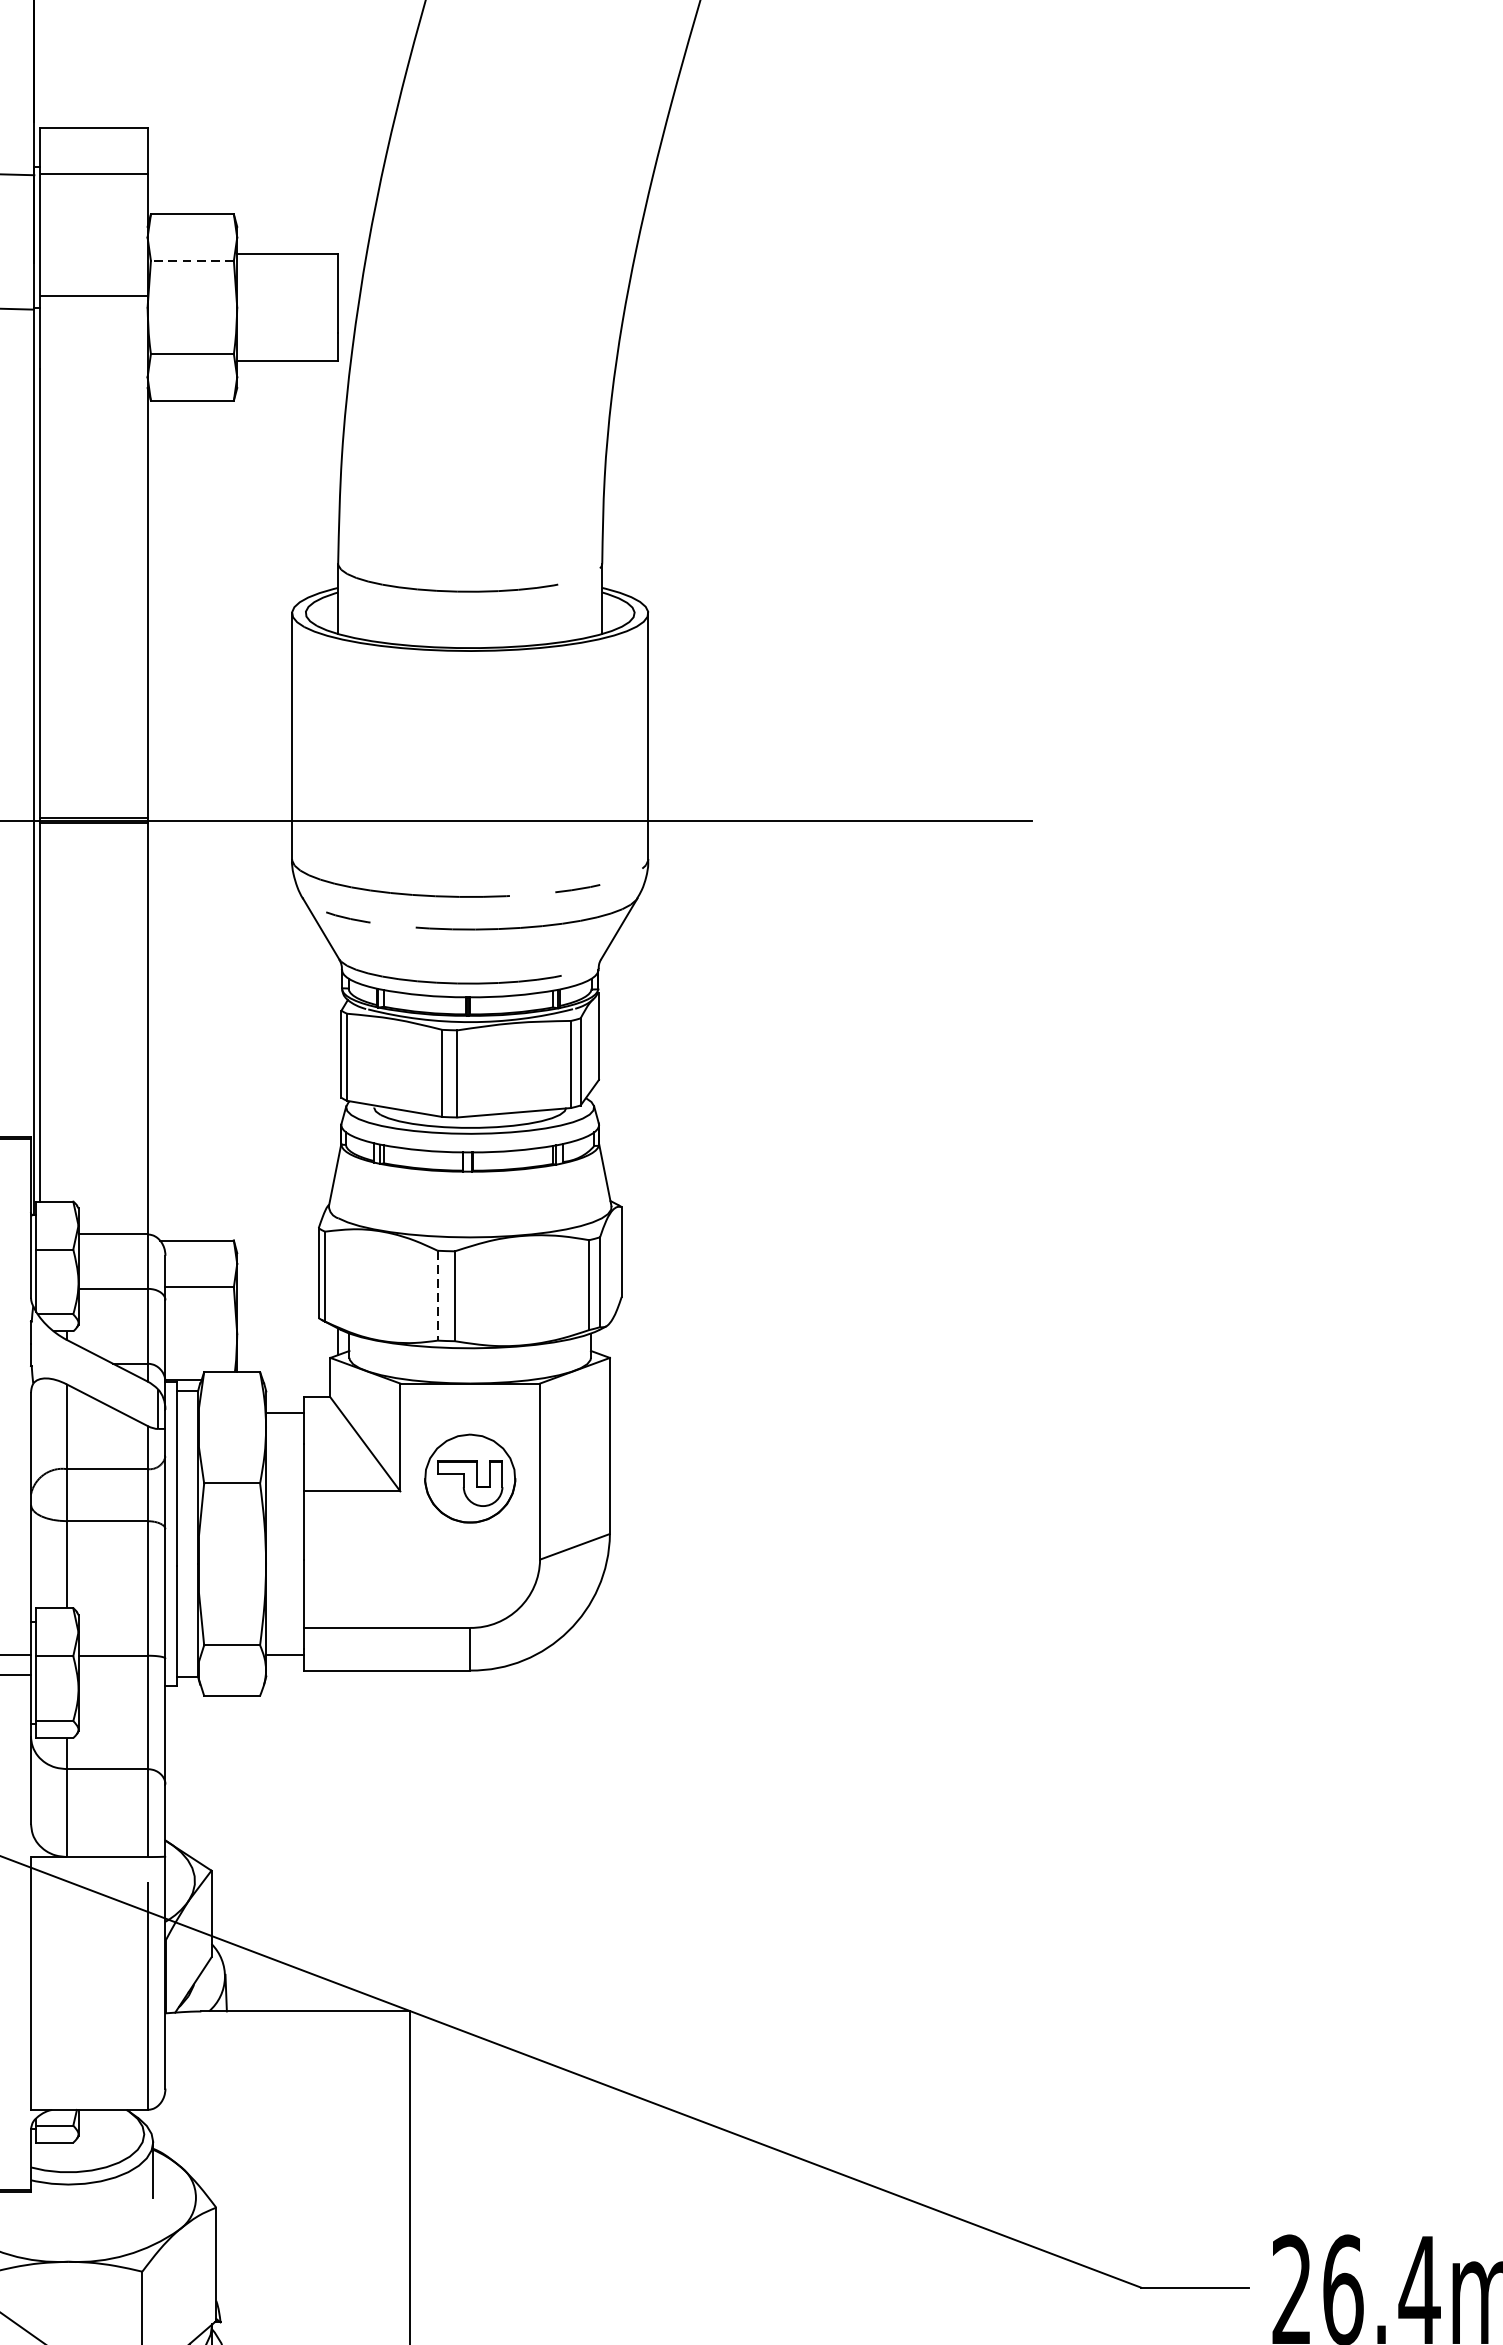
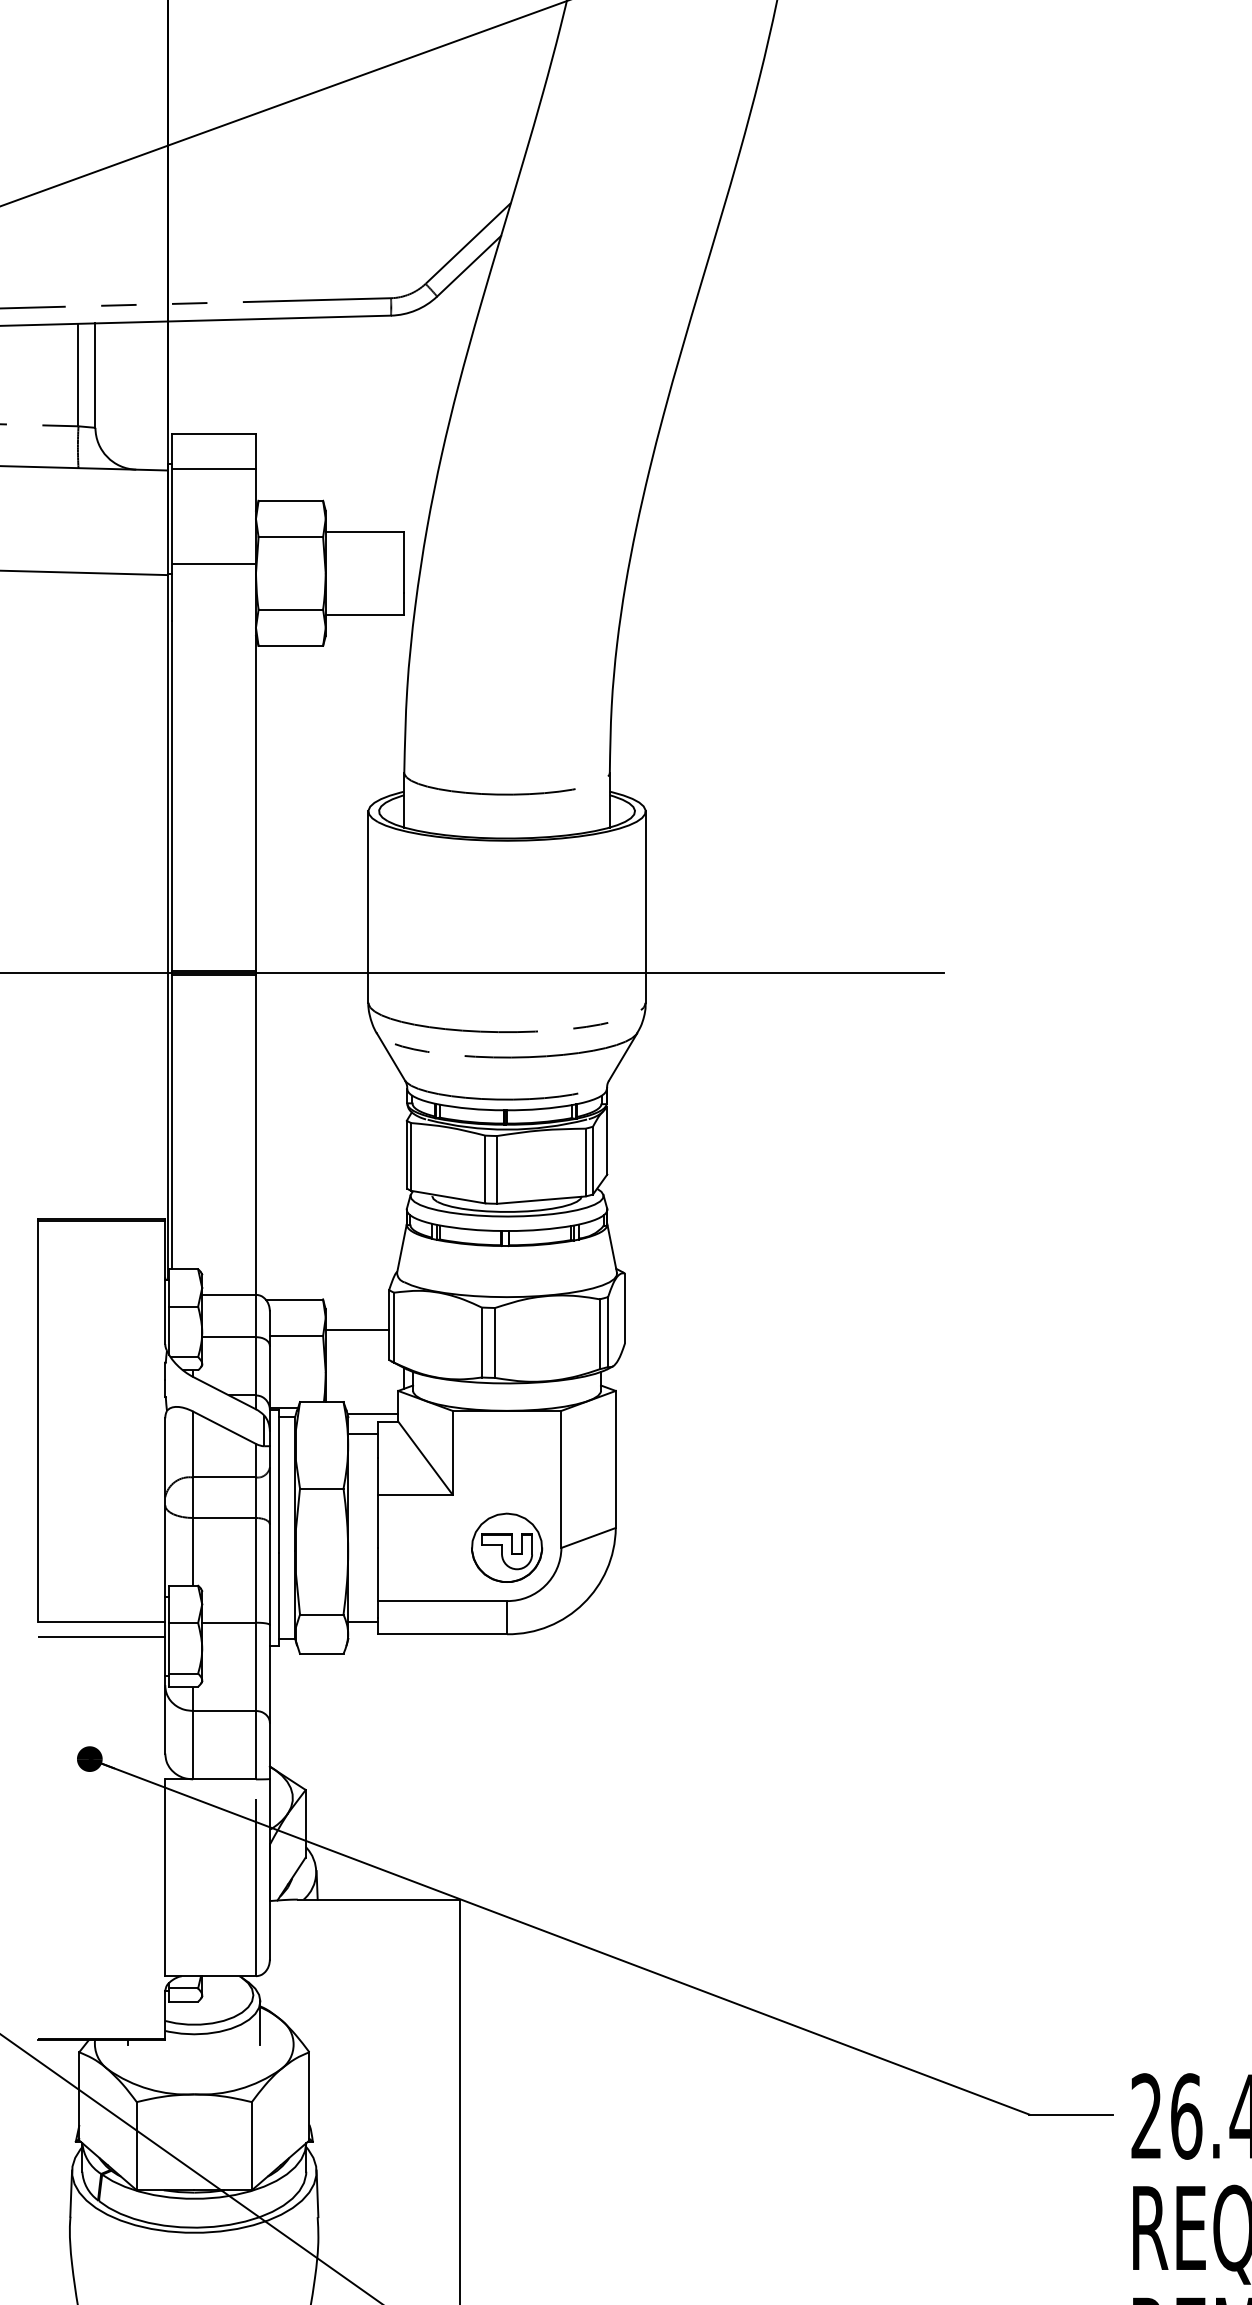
line: (191, 261) -> (290, 537), dashed -> solid
line: (278, 1280) -> (357, 1330), added
line: (437, 1295) -> (481, 1342), dashed -> solid
line: (297, 1388) -> (372, 1414), added
part: (470, 1478) -> (507, 1547), moved

